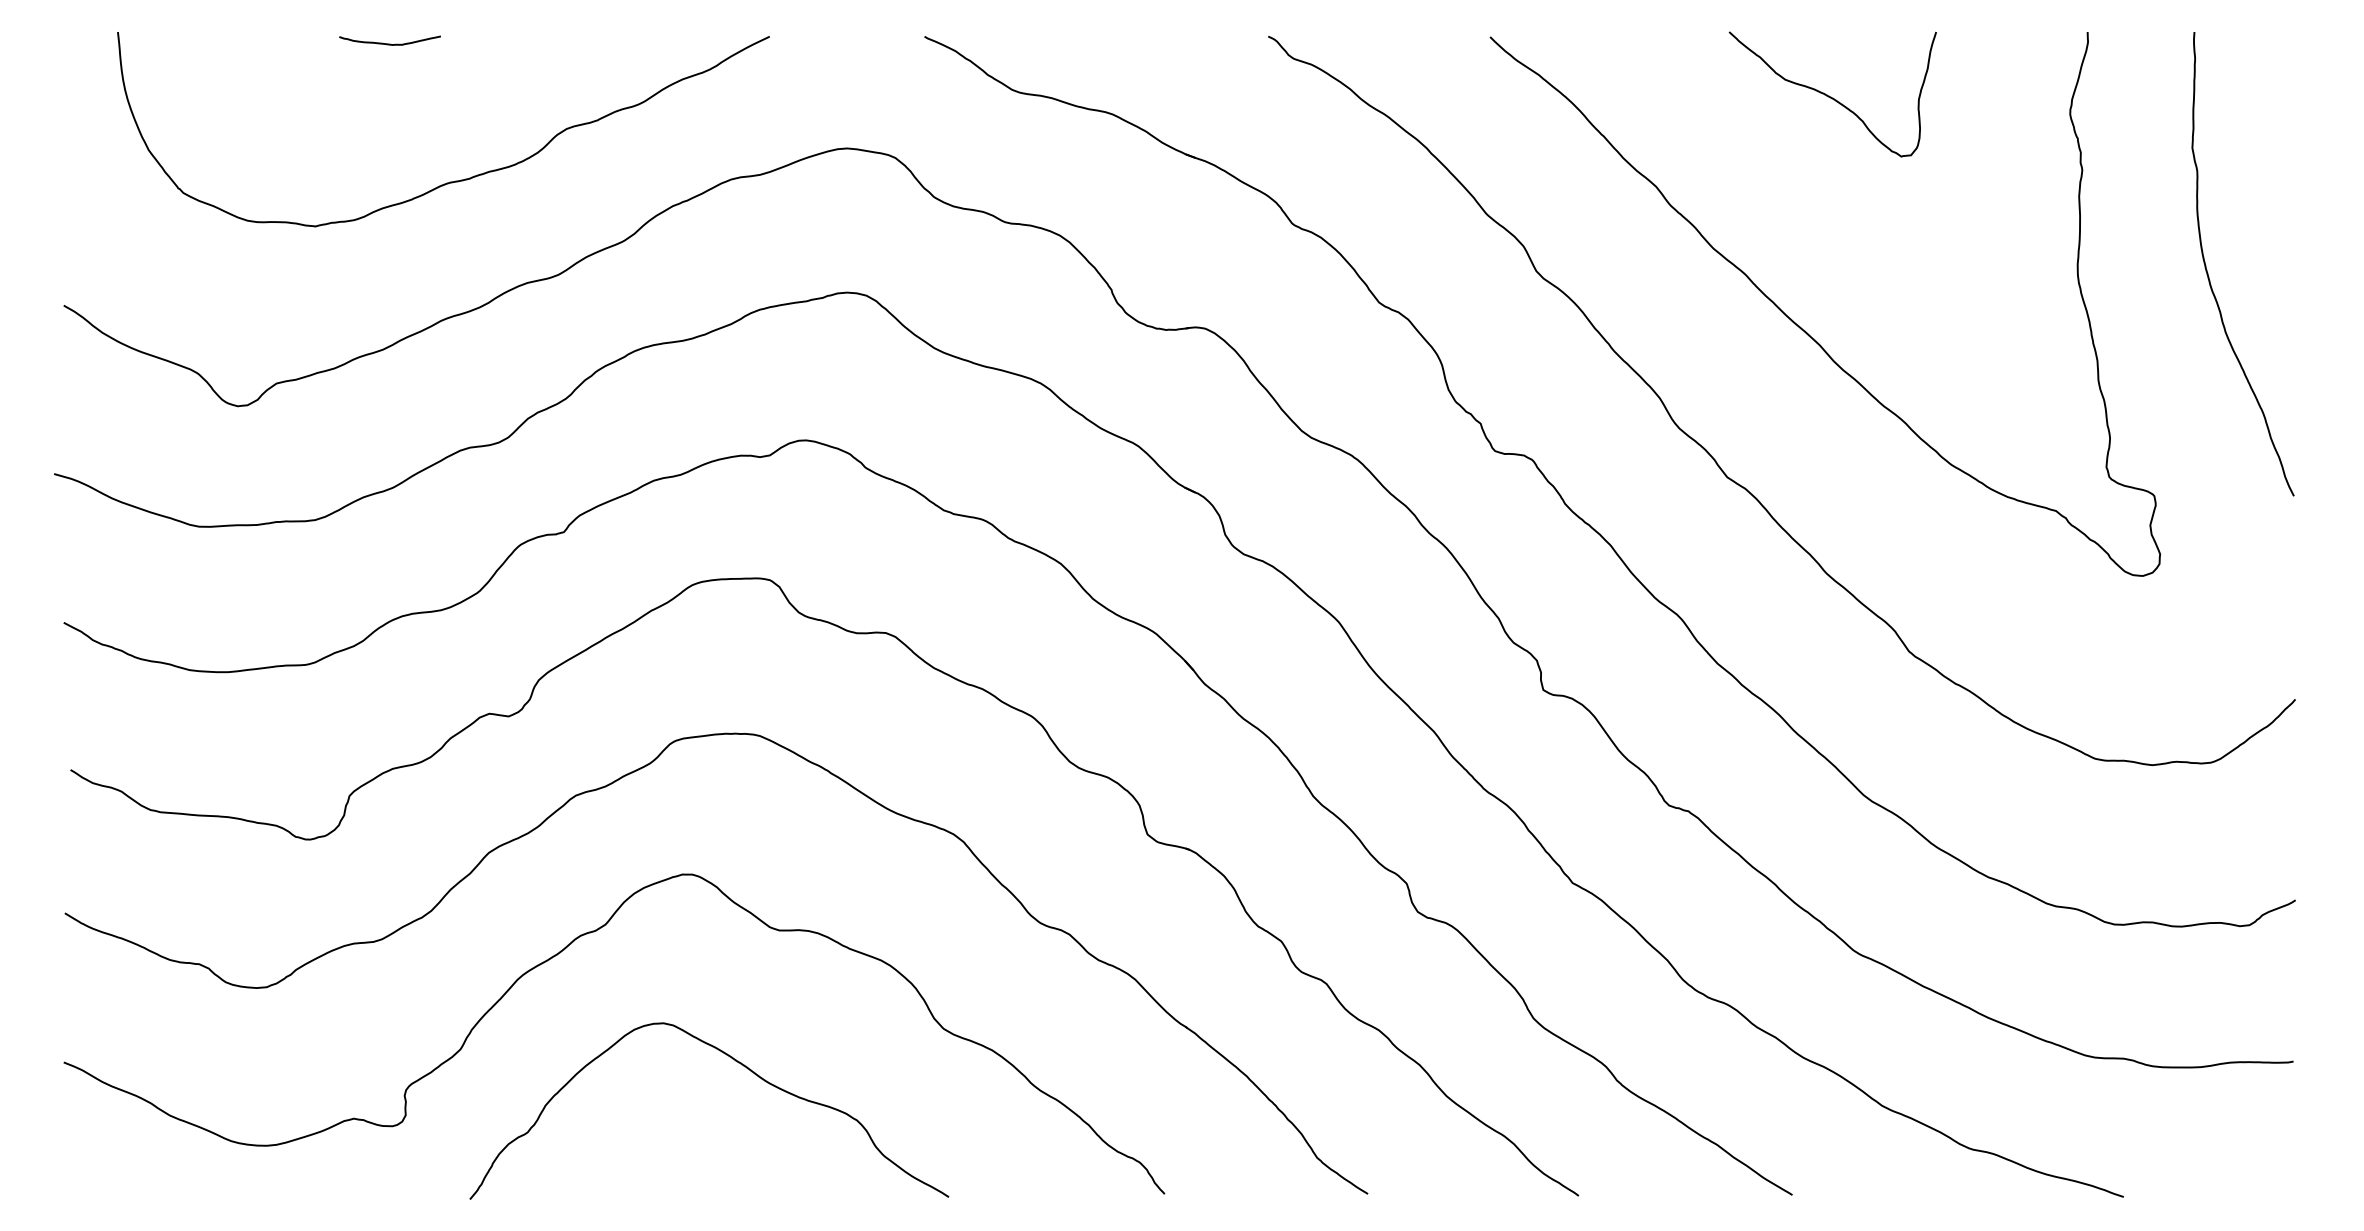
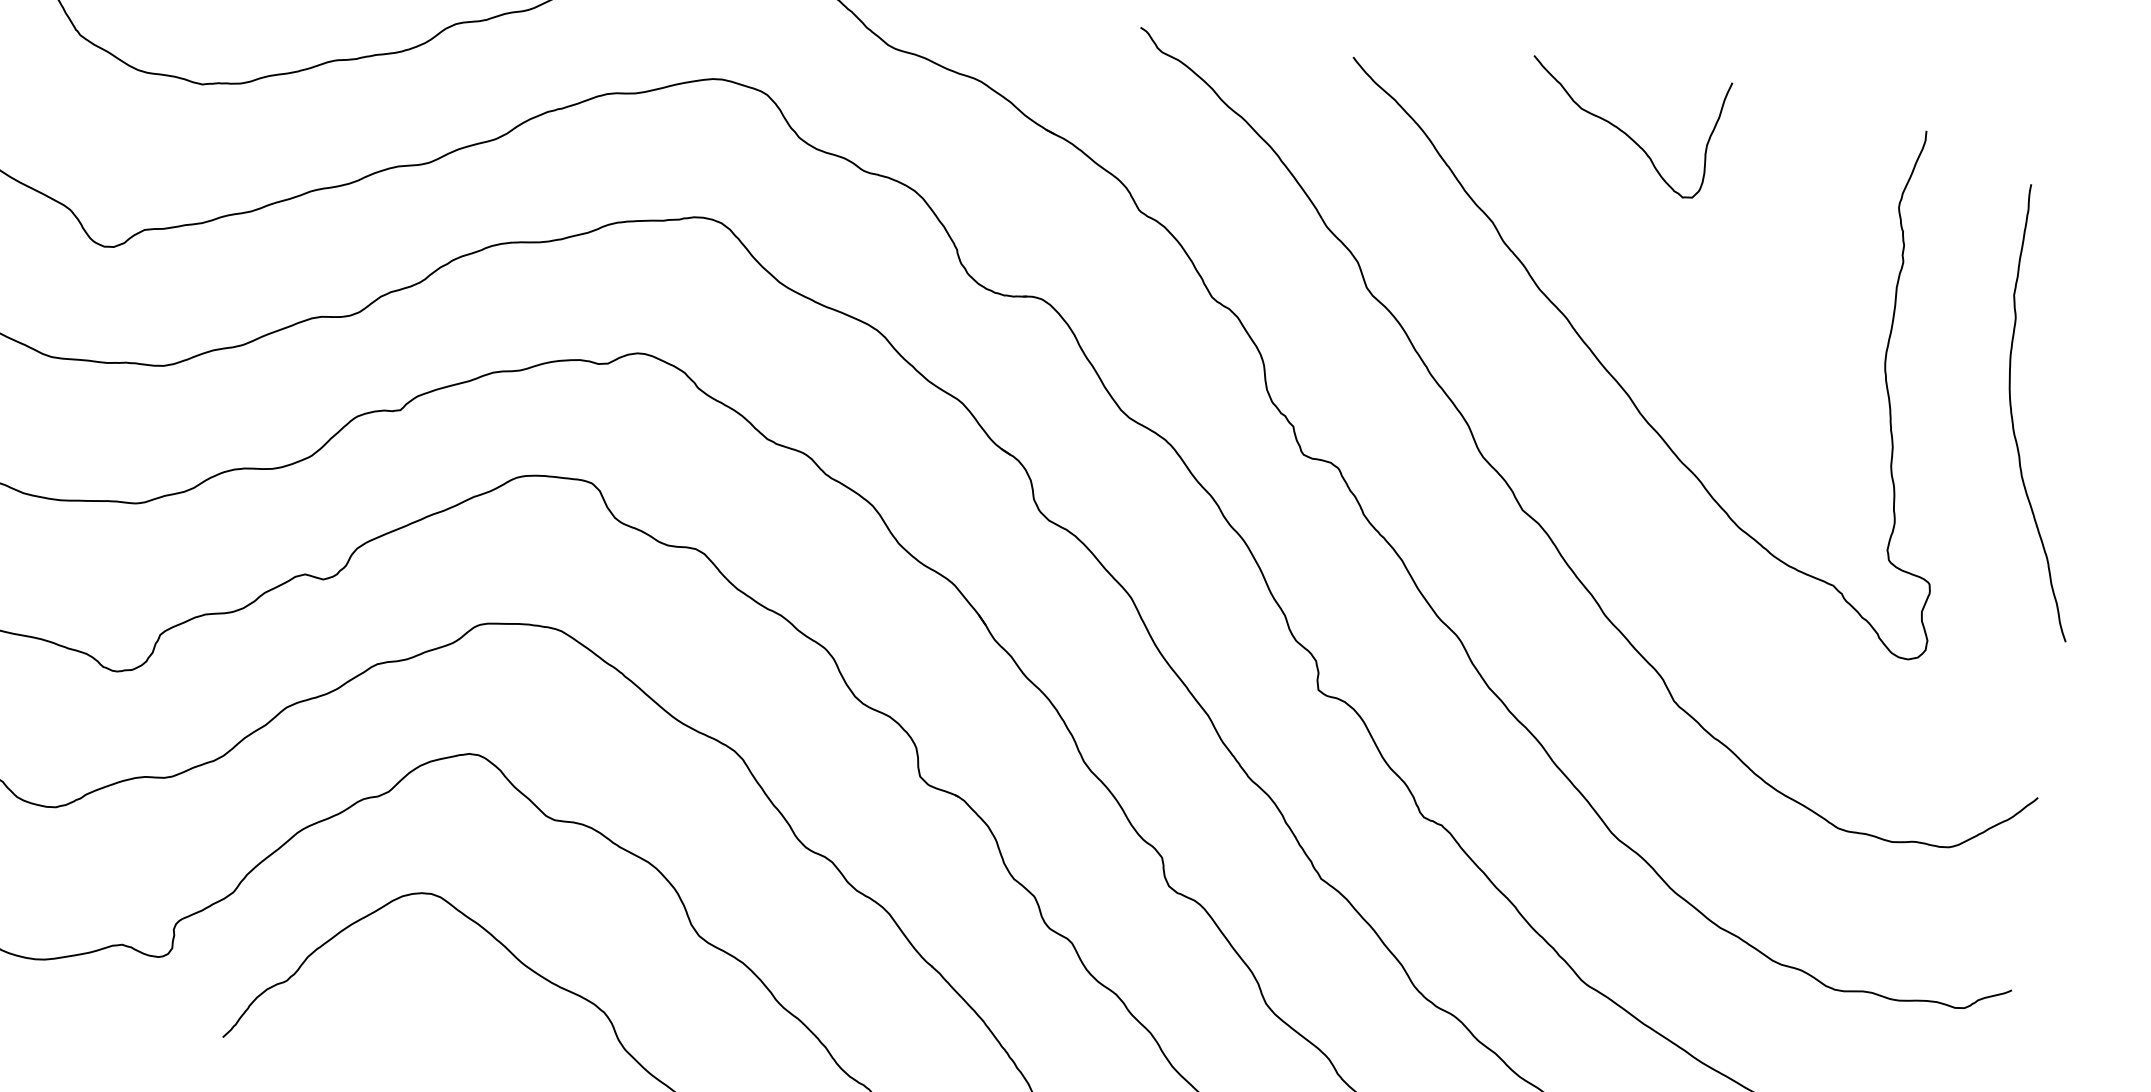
curve: (1831, 96) -> (1623, 130), moved
curve: (2209, 276) -> (2013, 420), moved

